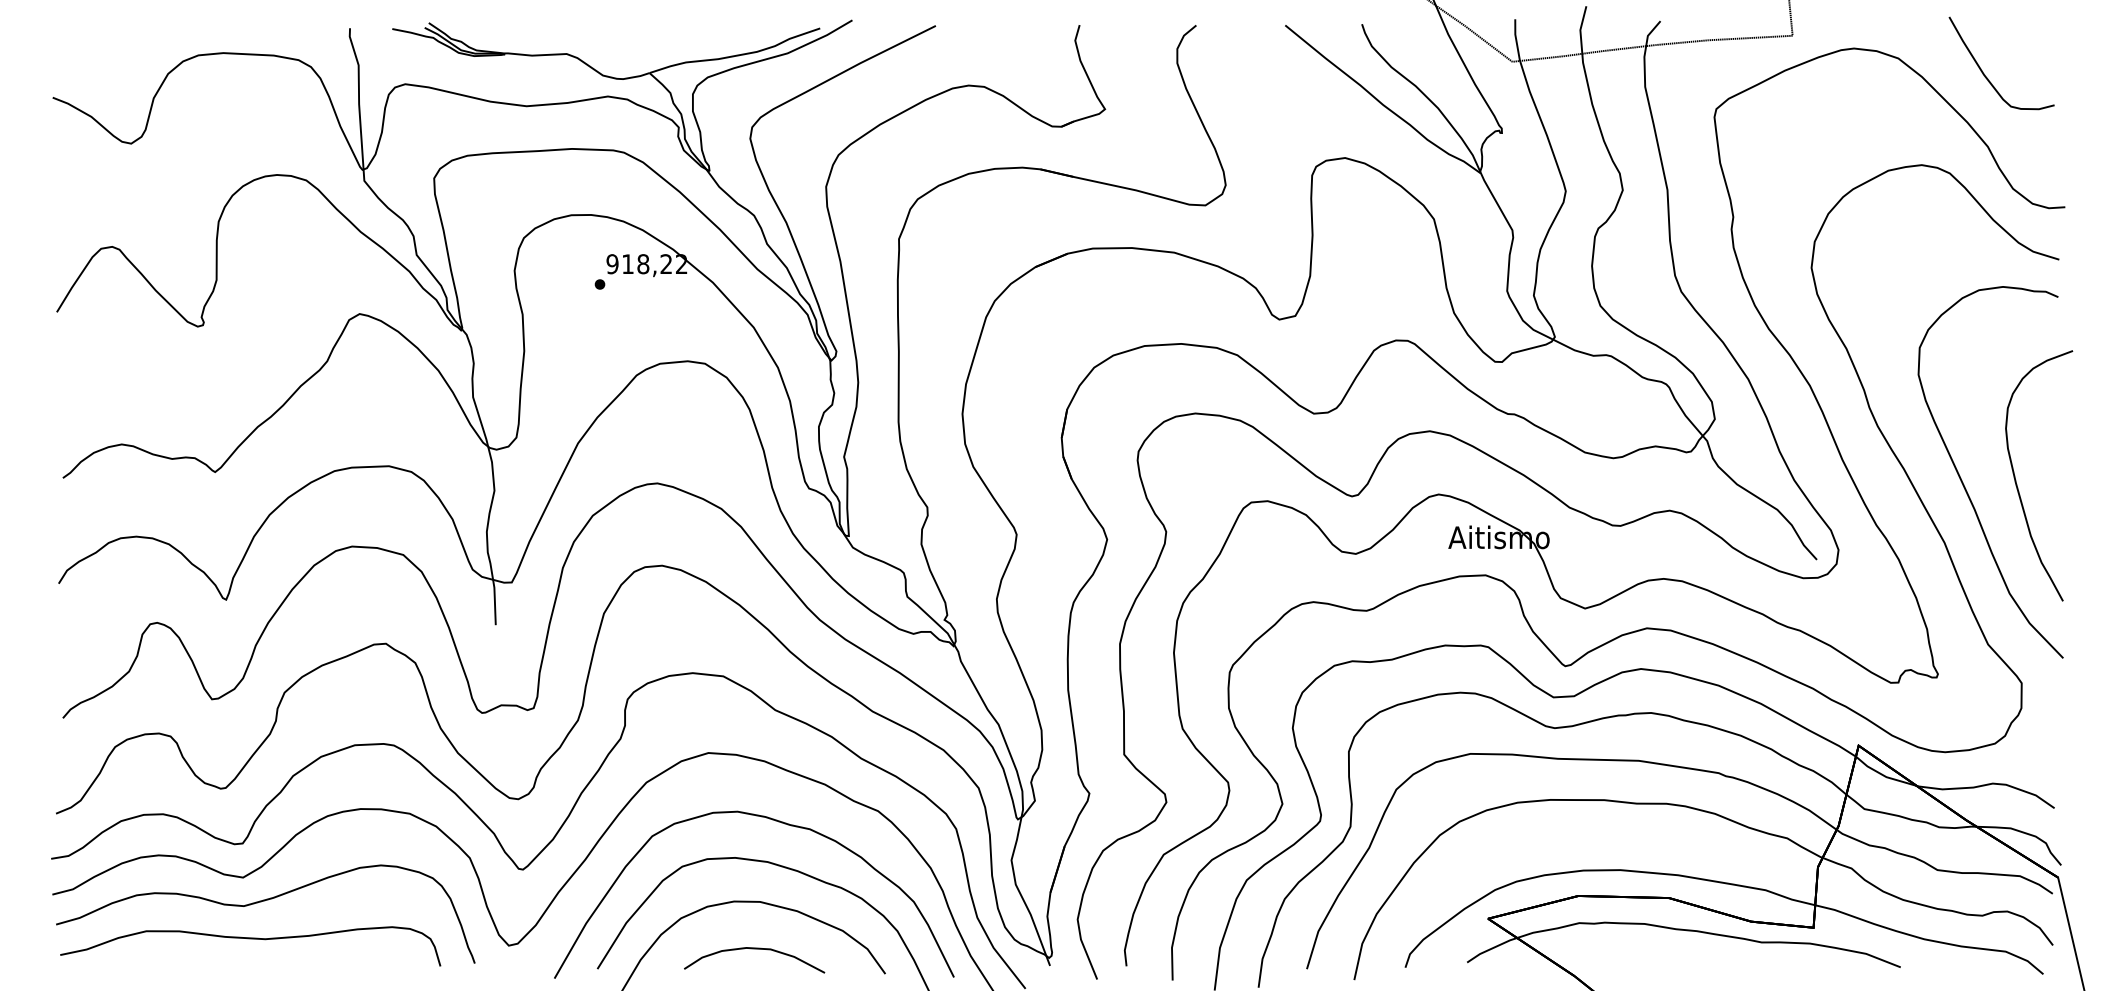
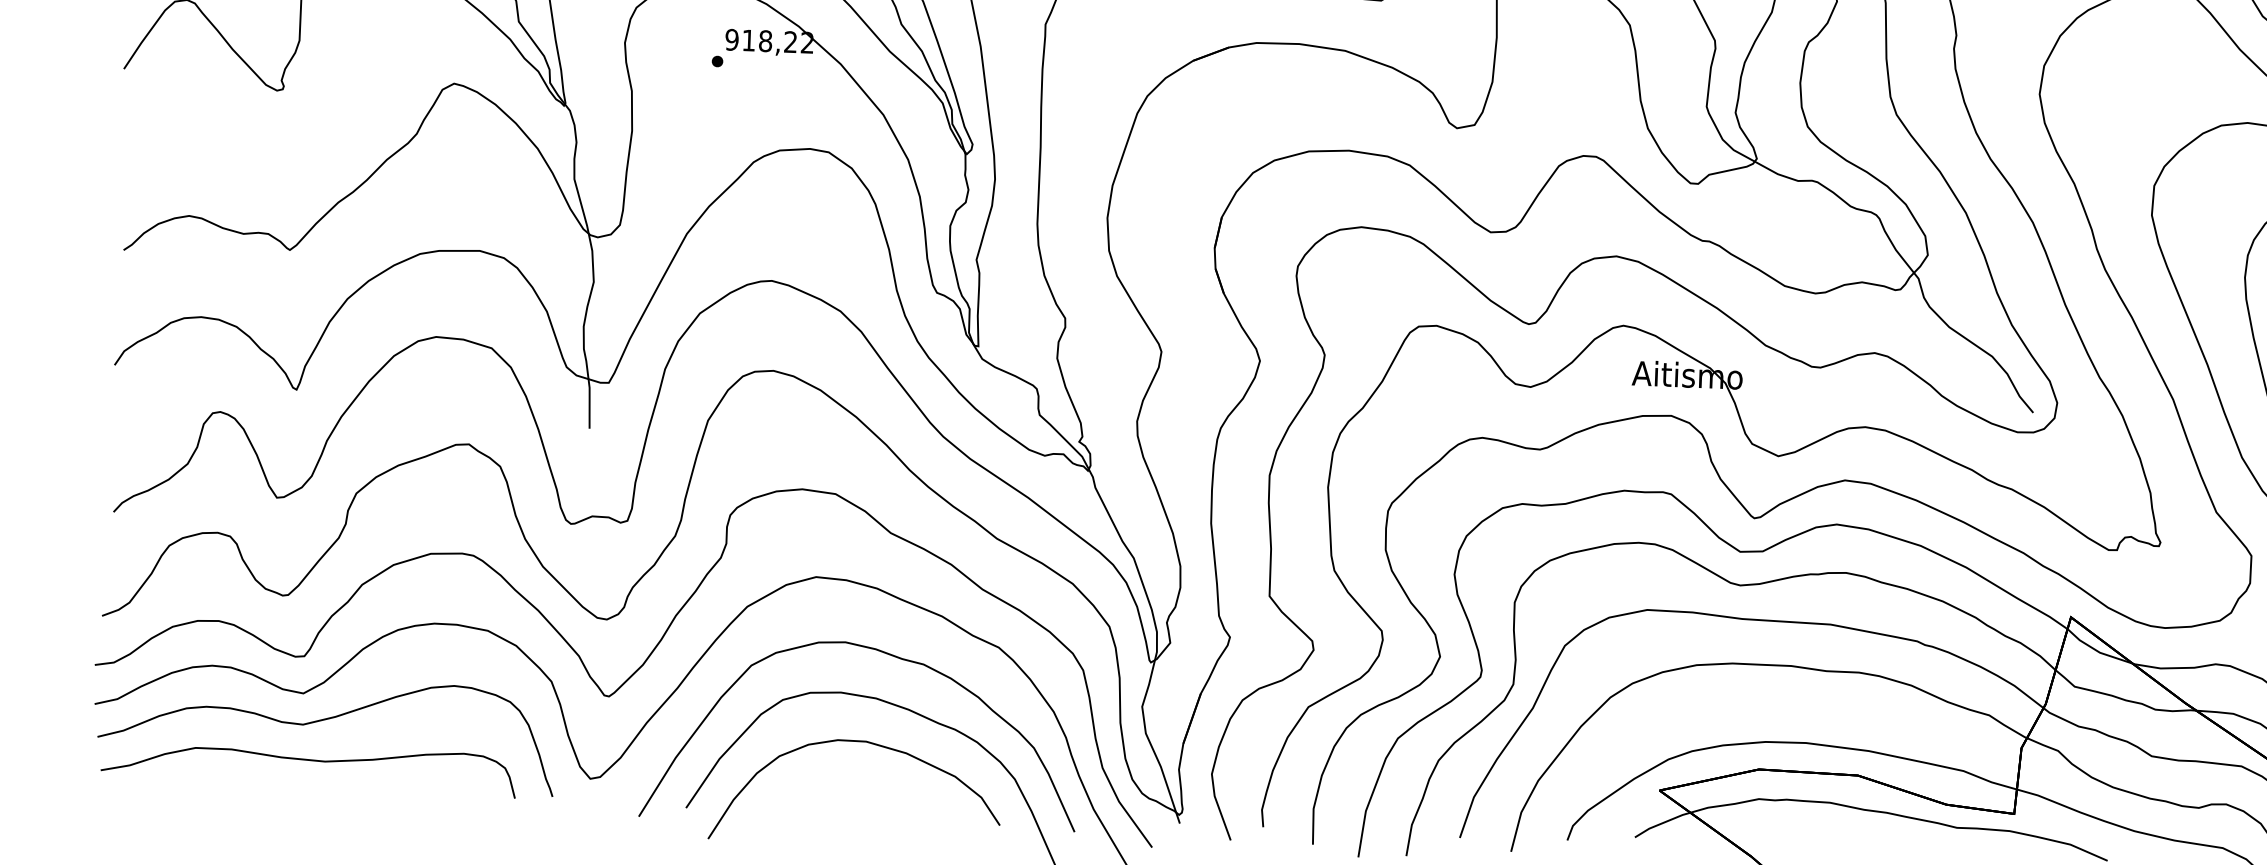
part: (754, 949) -> (858, 793), removed

